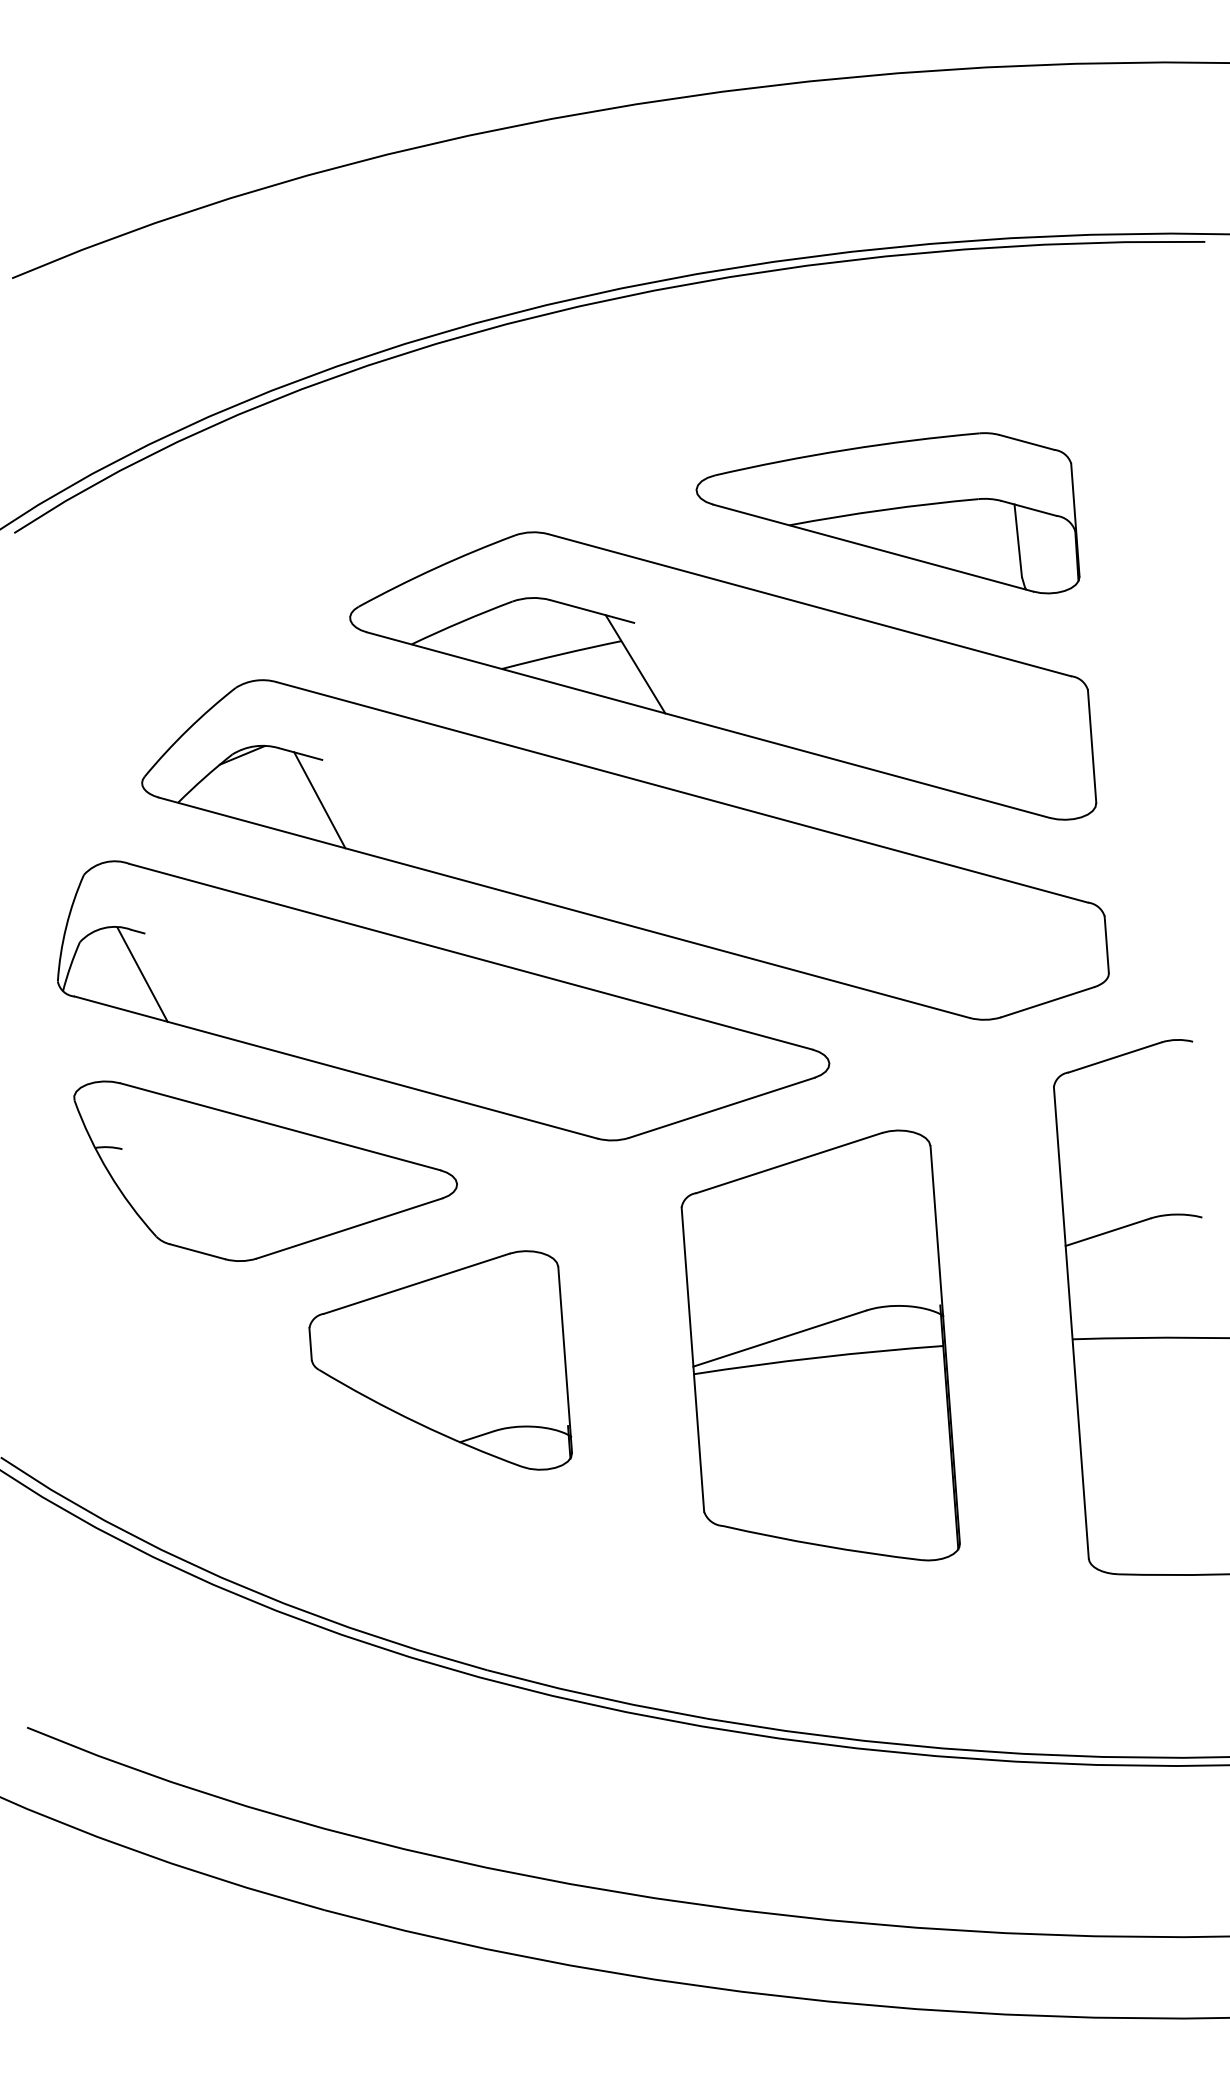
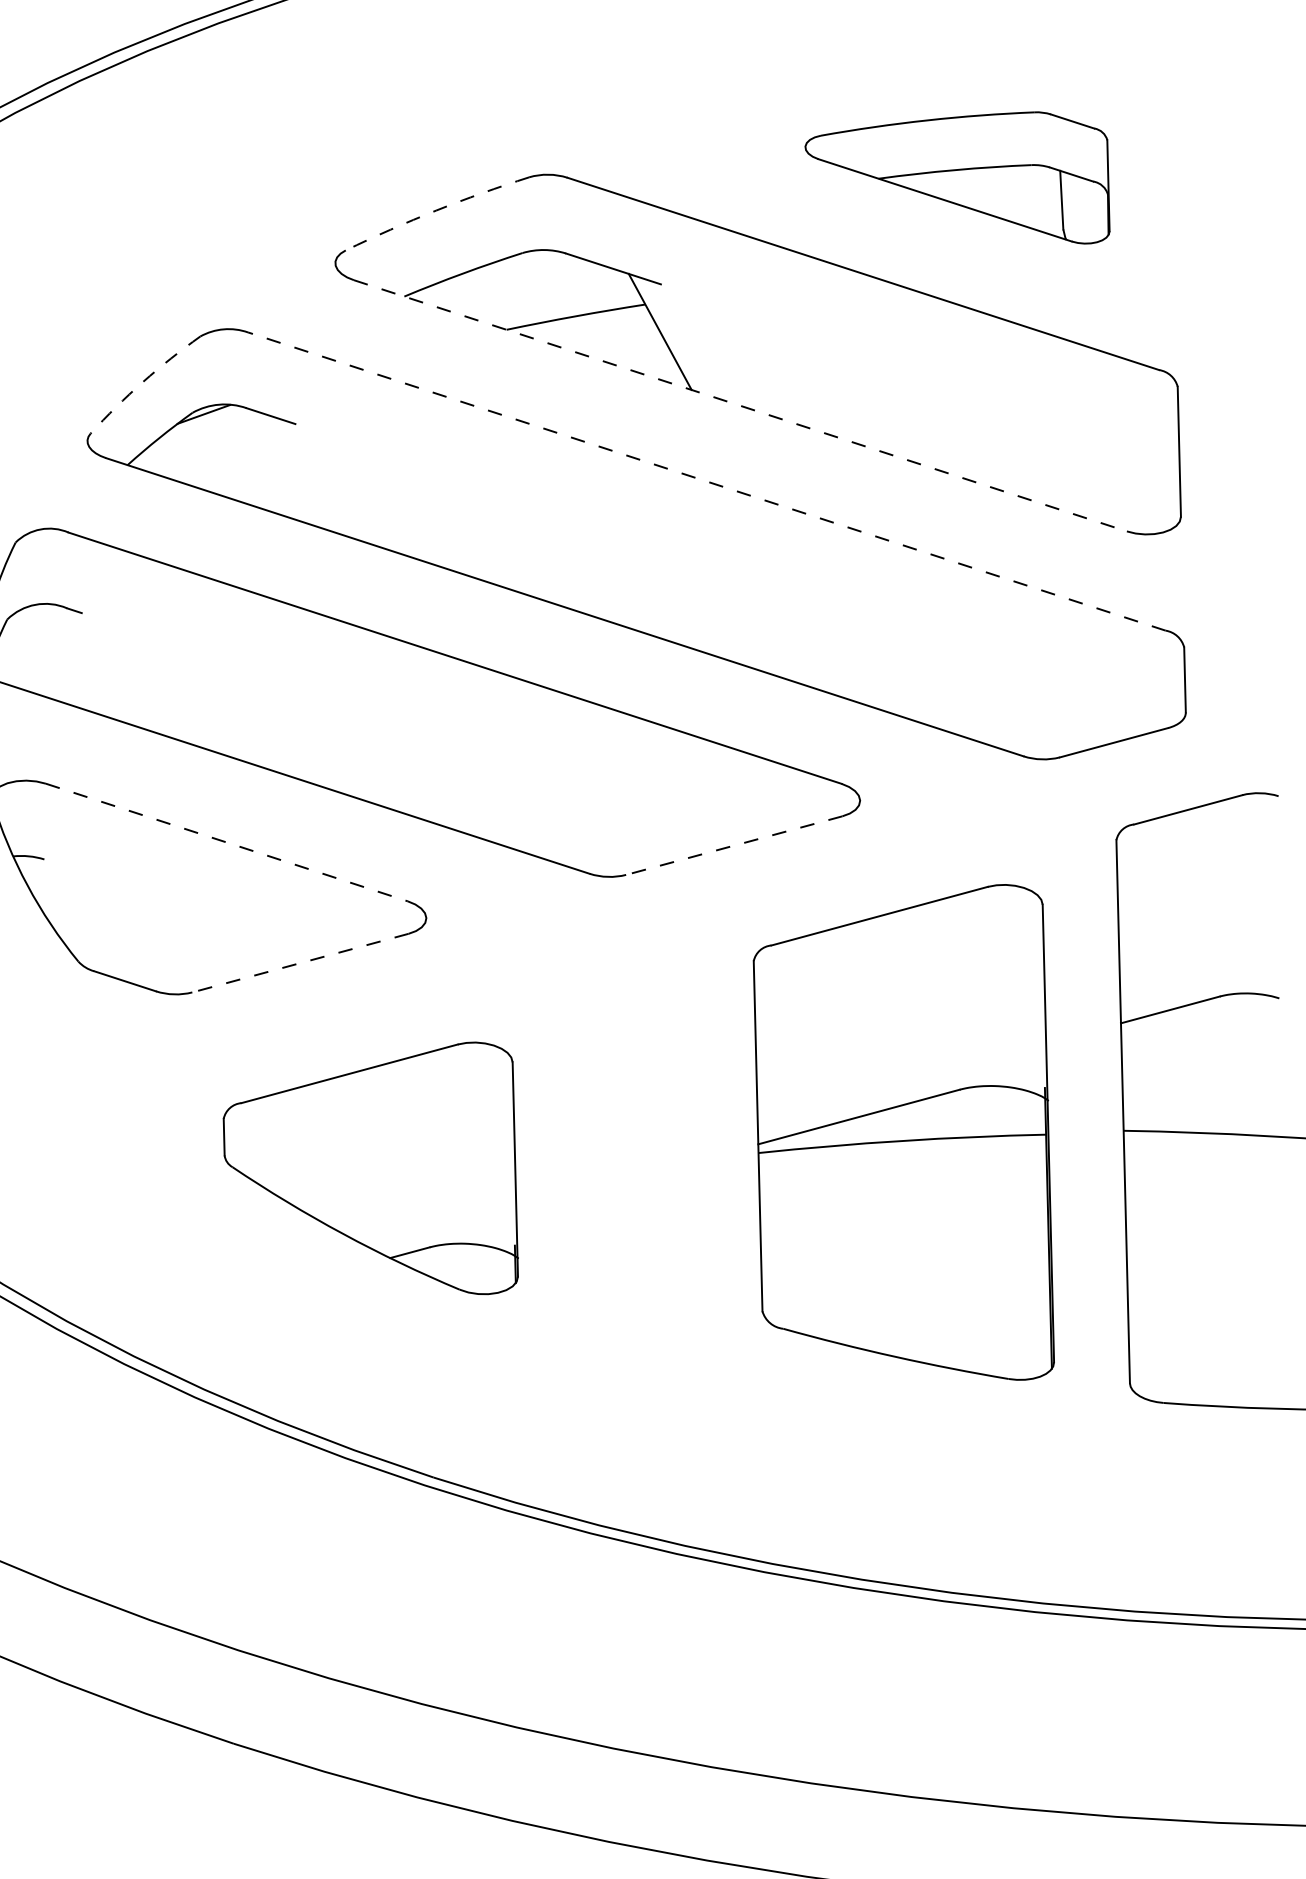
part: (887, 513) -> (957, 173), size x0.7
arc: (435, 568) -> (436, 210), solid -> dashed
line: (708, 725) -> (740, 406), solid -> dashed
arc: (187, 729) -> (142, 381), solid -> dashed
line: (682, 792) -> (706, 481), solid -> dashed
line: (319, 800) -> (290, 470), removed
line: (142, 974) -> (77, 660), removed
line: (721, 1107) -> (733, 845), solid -> dashed
line: (280, 1126) -> (226, 842), solid -> dashed
line: (349, 1228) -> (300, 963), solid -> dashed
part: (820, 1345) -> (905, 1127), moved
part: (440, 1360) -> (372, 1163), moved

